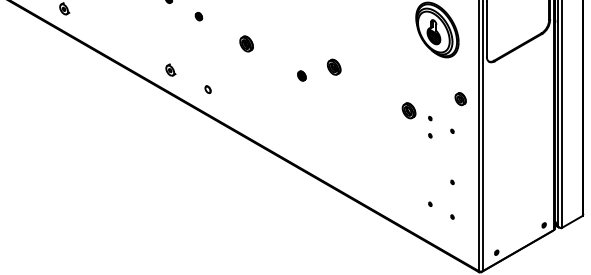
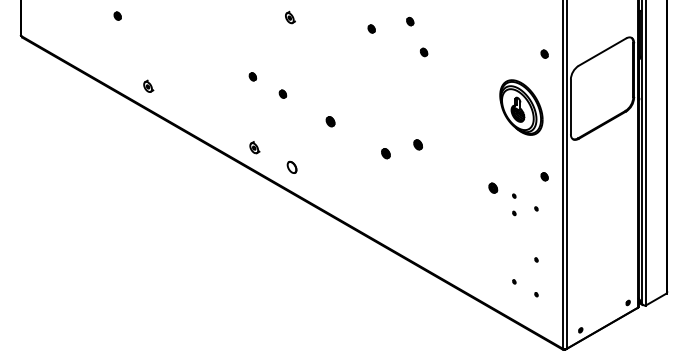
part: (246, 43) -> (330, 121), size x0.62
part: (333, 66) -> (417, 144), size x0.62
part: (207, 88) -> (291, 166), size x1.67
part: (460, 98) -> (544, 176), size x0.62
part: (409, 109) -> (493, 187), size x0.62

